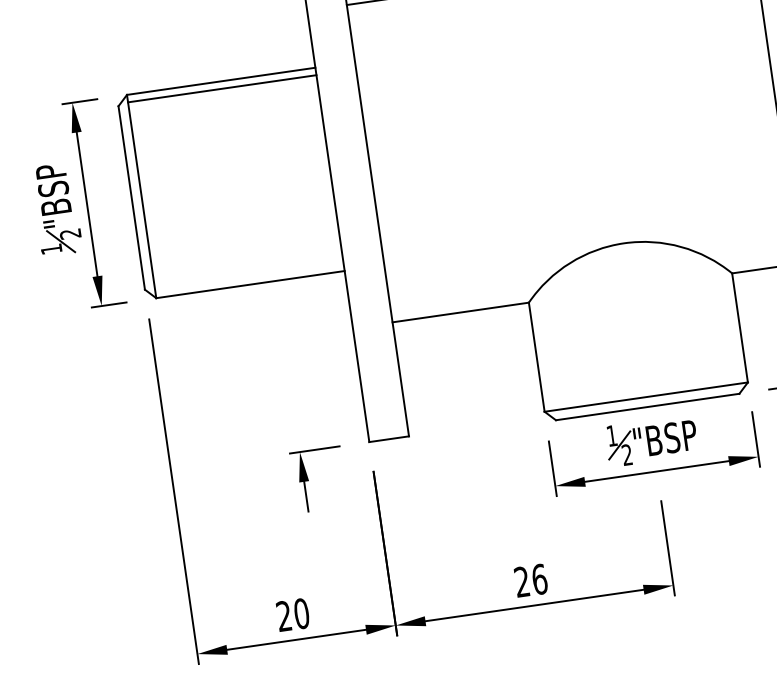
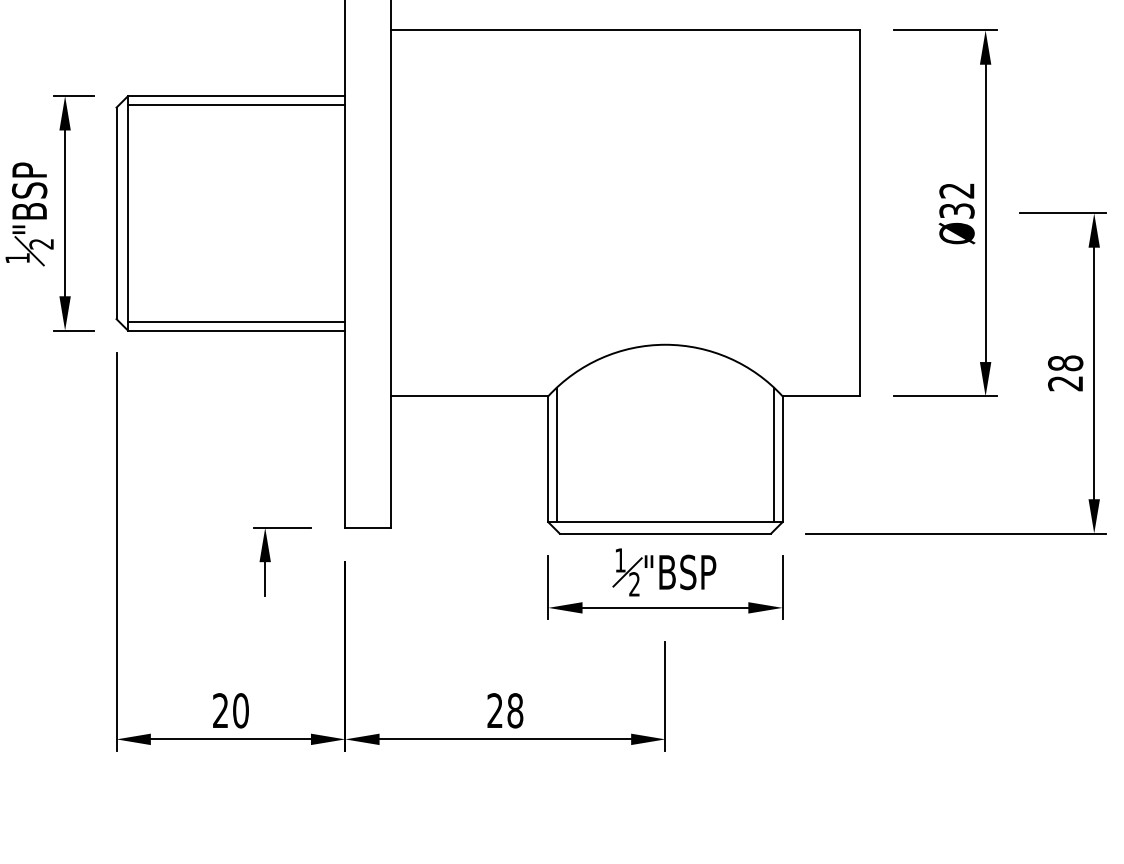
line: (249, 277) -> (236, 322), added
line: (732, 324) -> (774, 454), added
line: (543, 352) -> (556, 454), added
text: (539, 579) -> (515, 710), 26 -> 28

